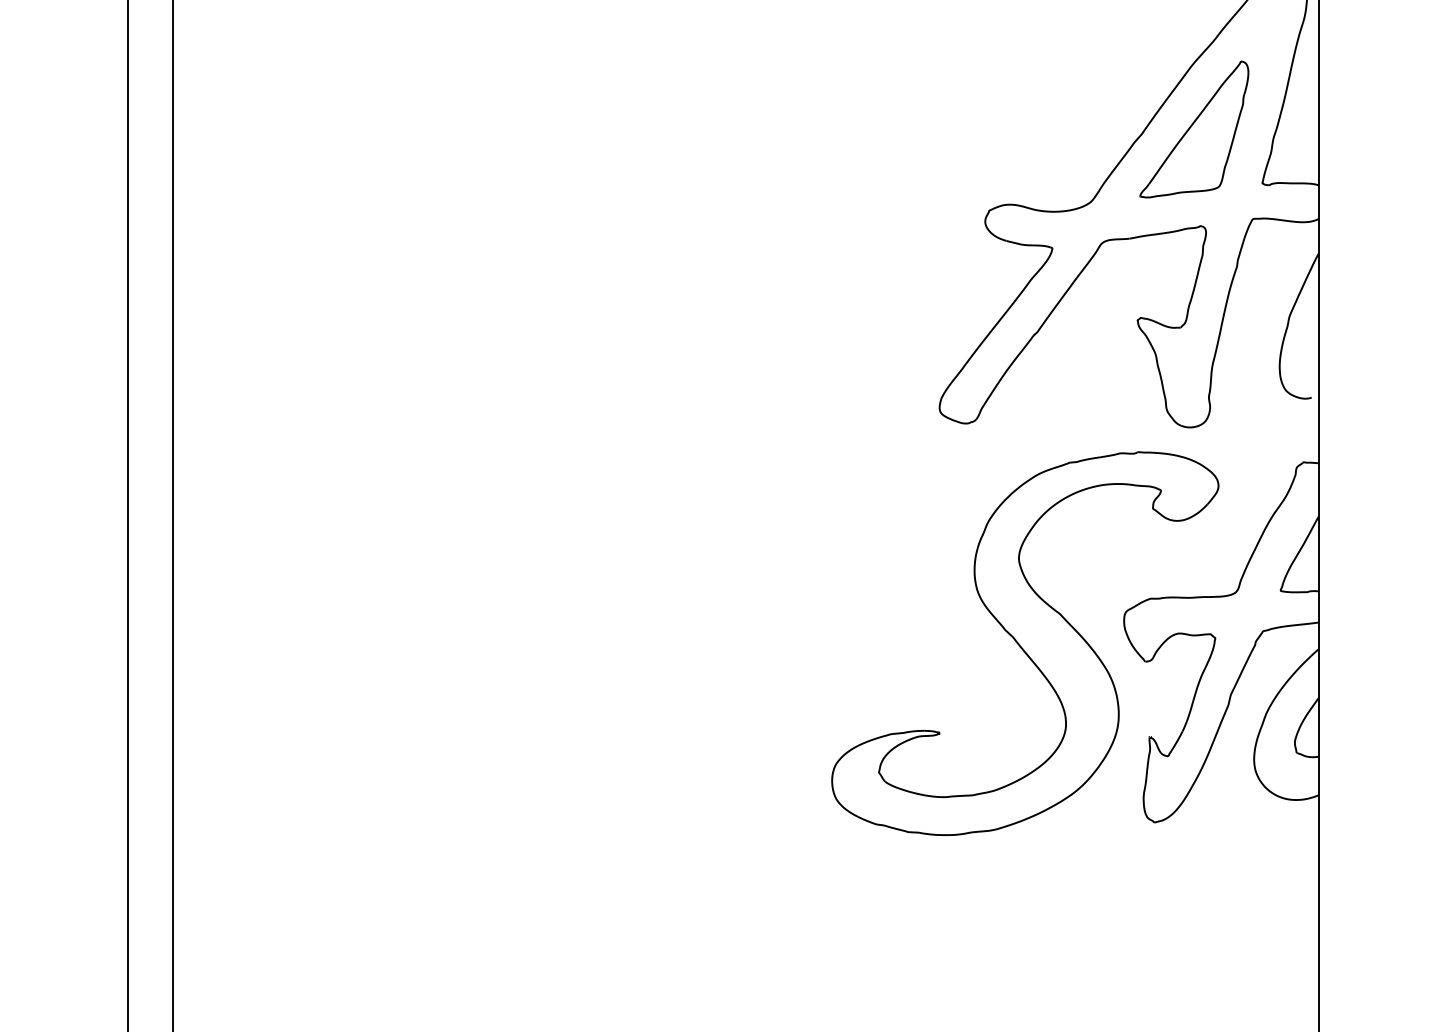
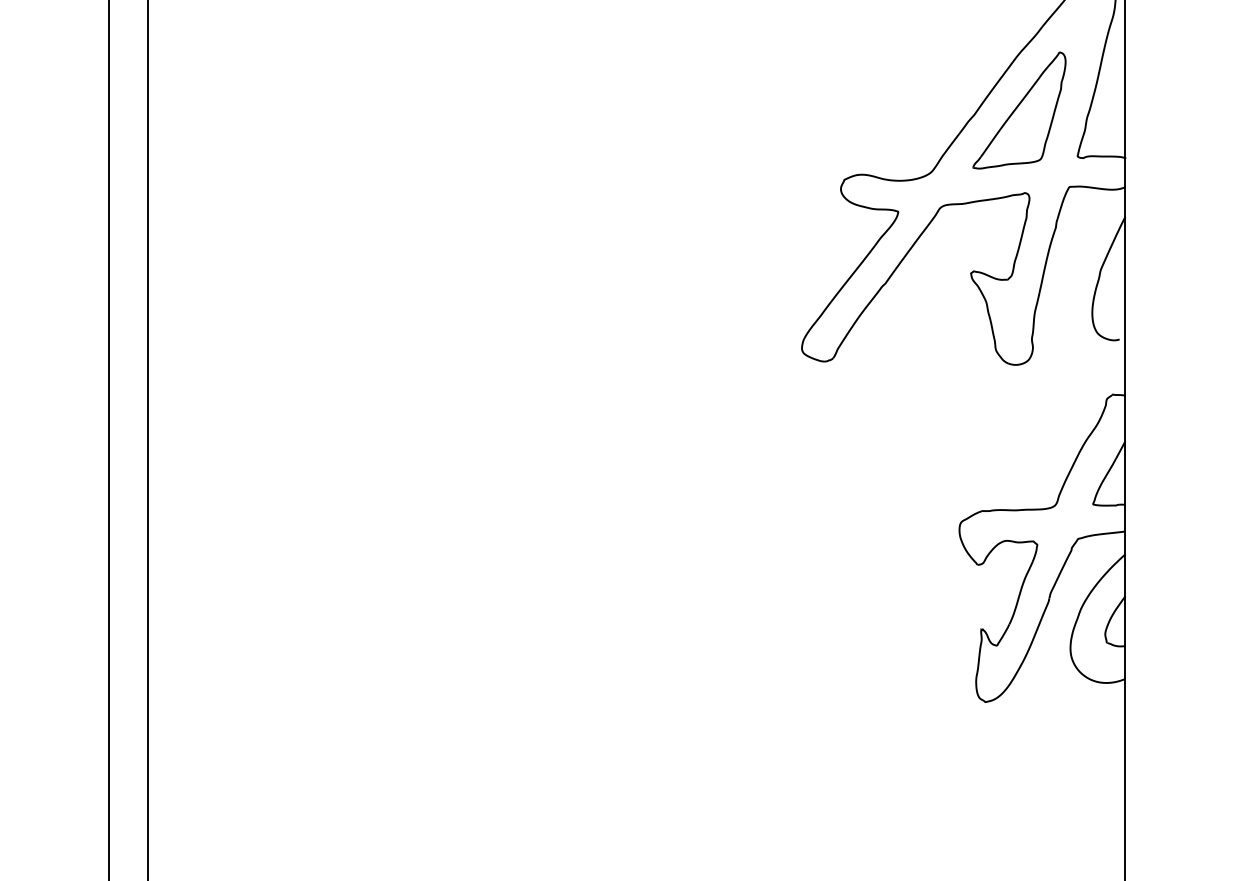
part: (1025, 643) -> (875, 549), removed

